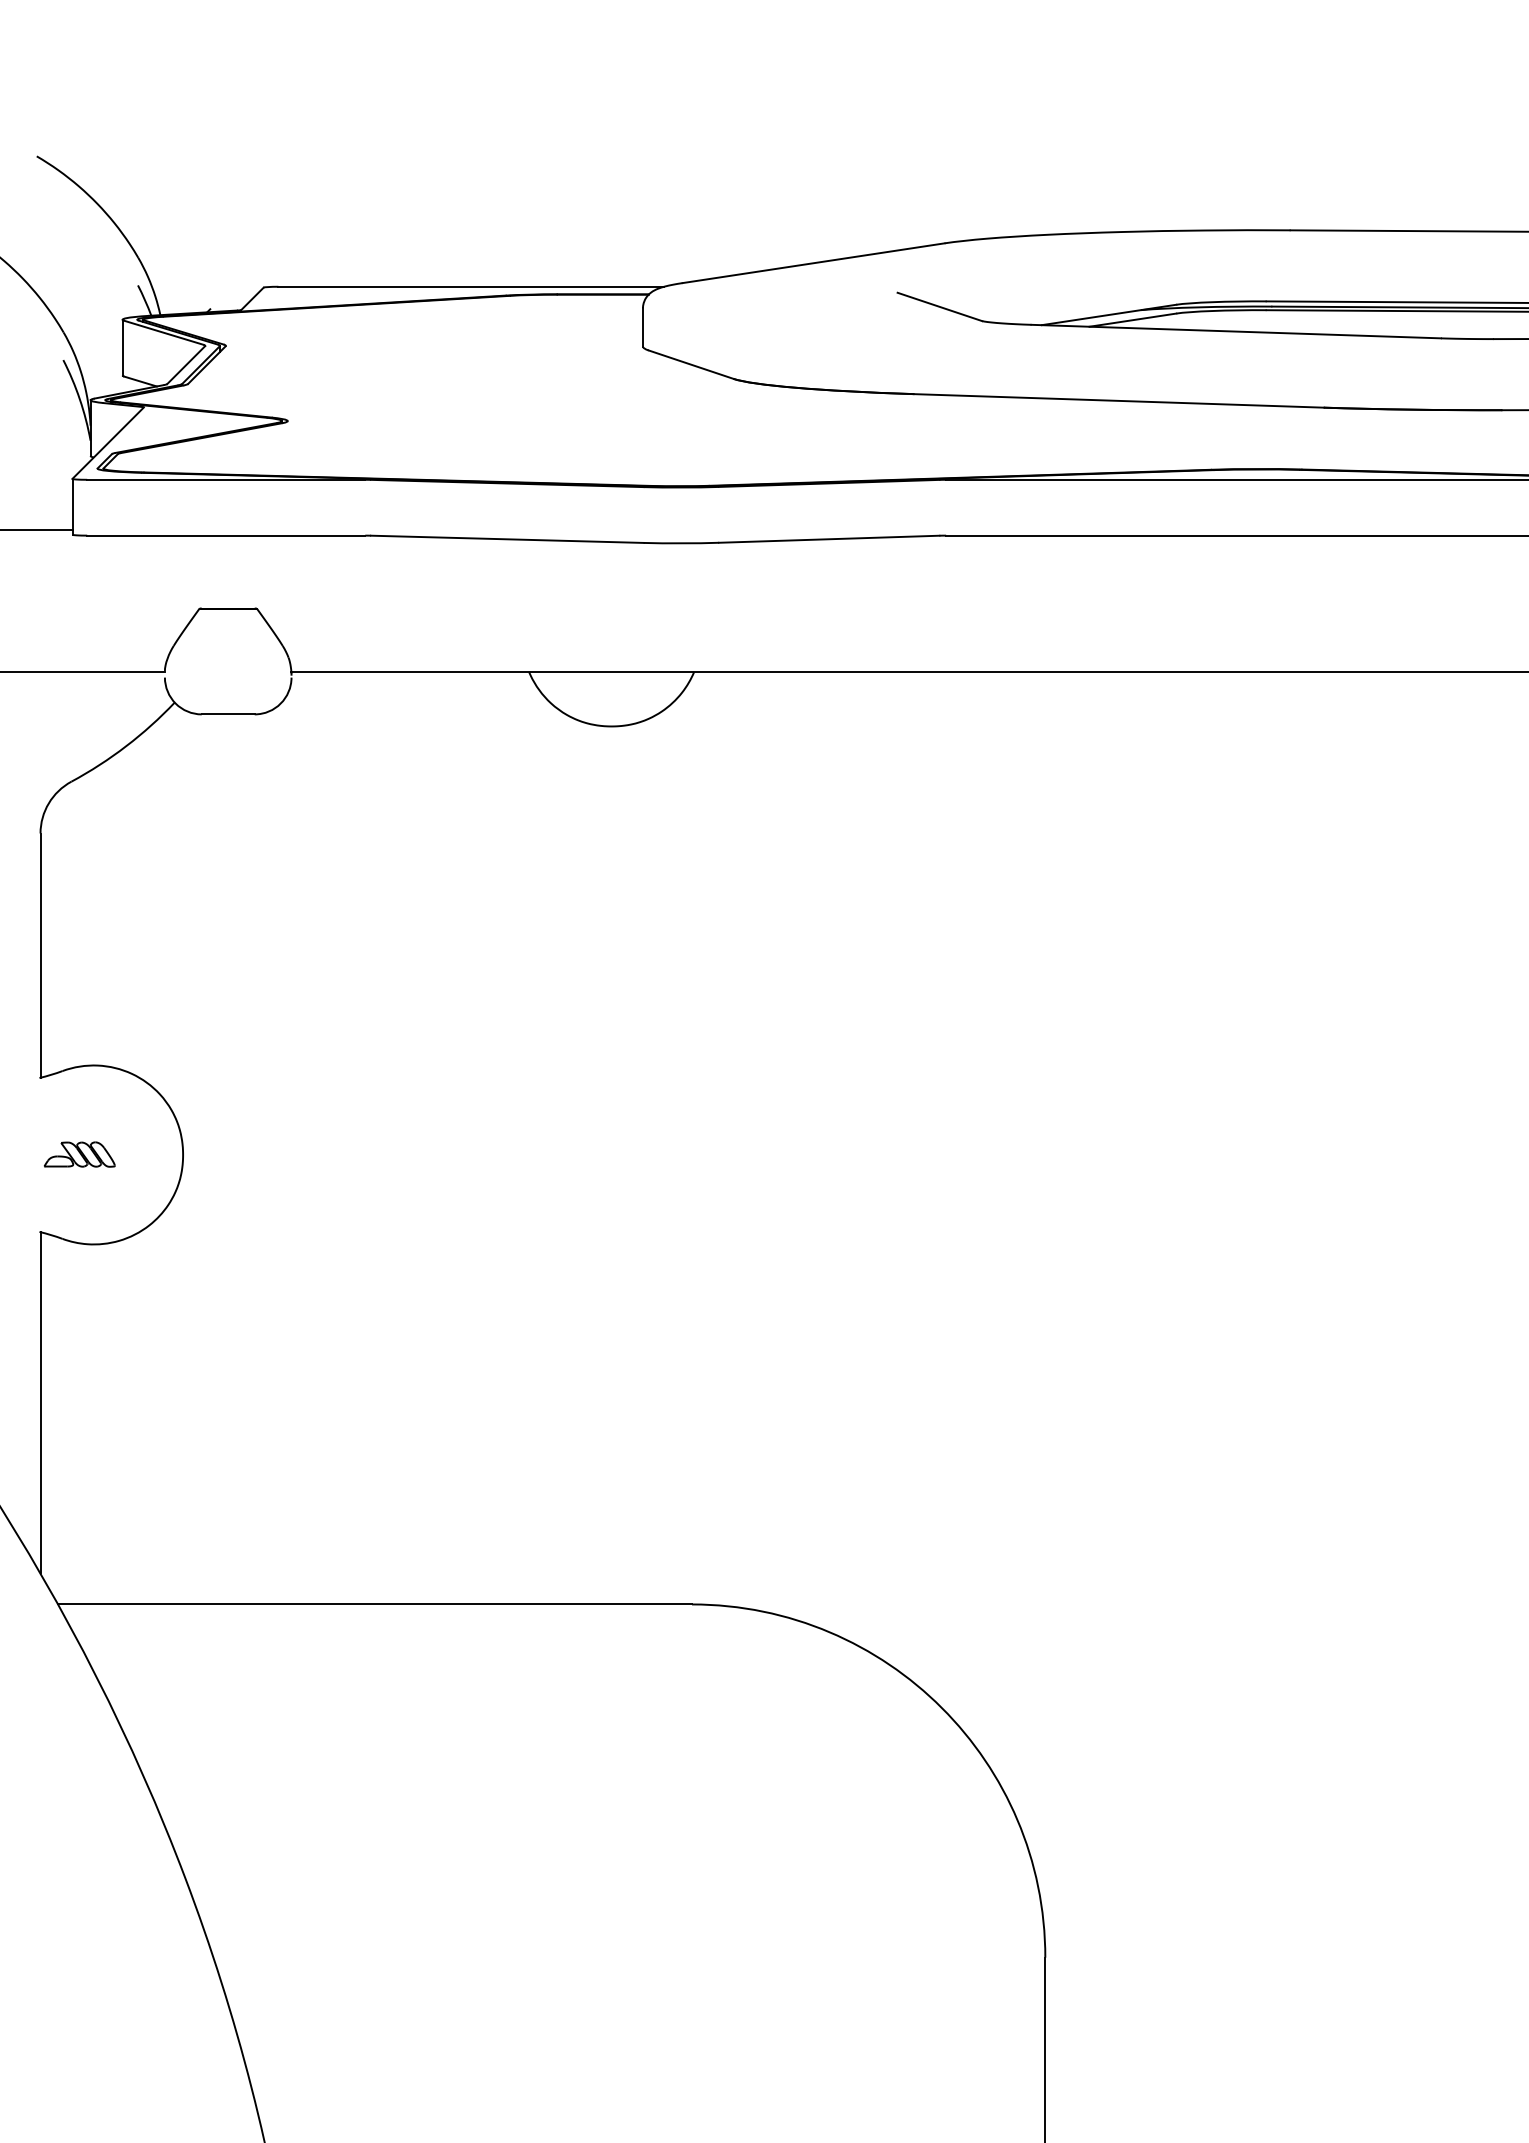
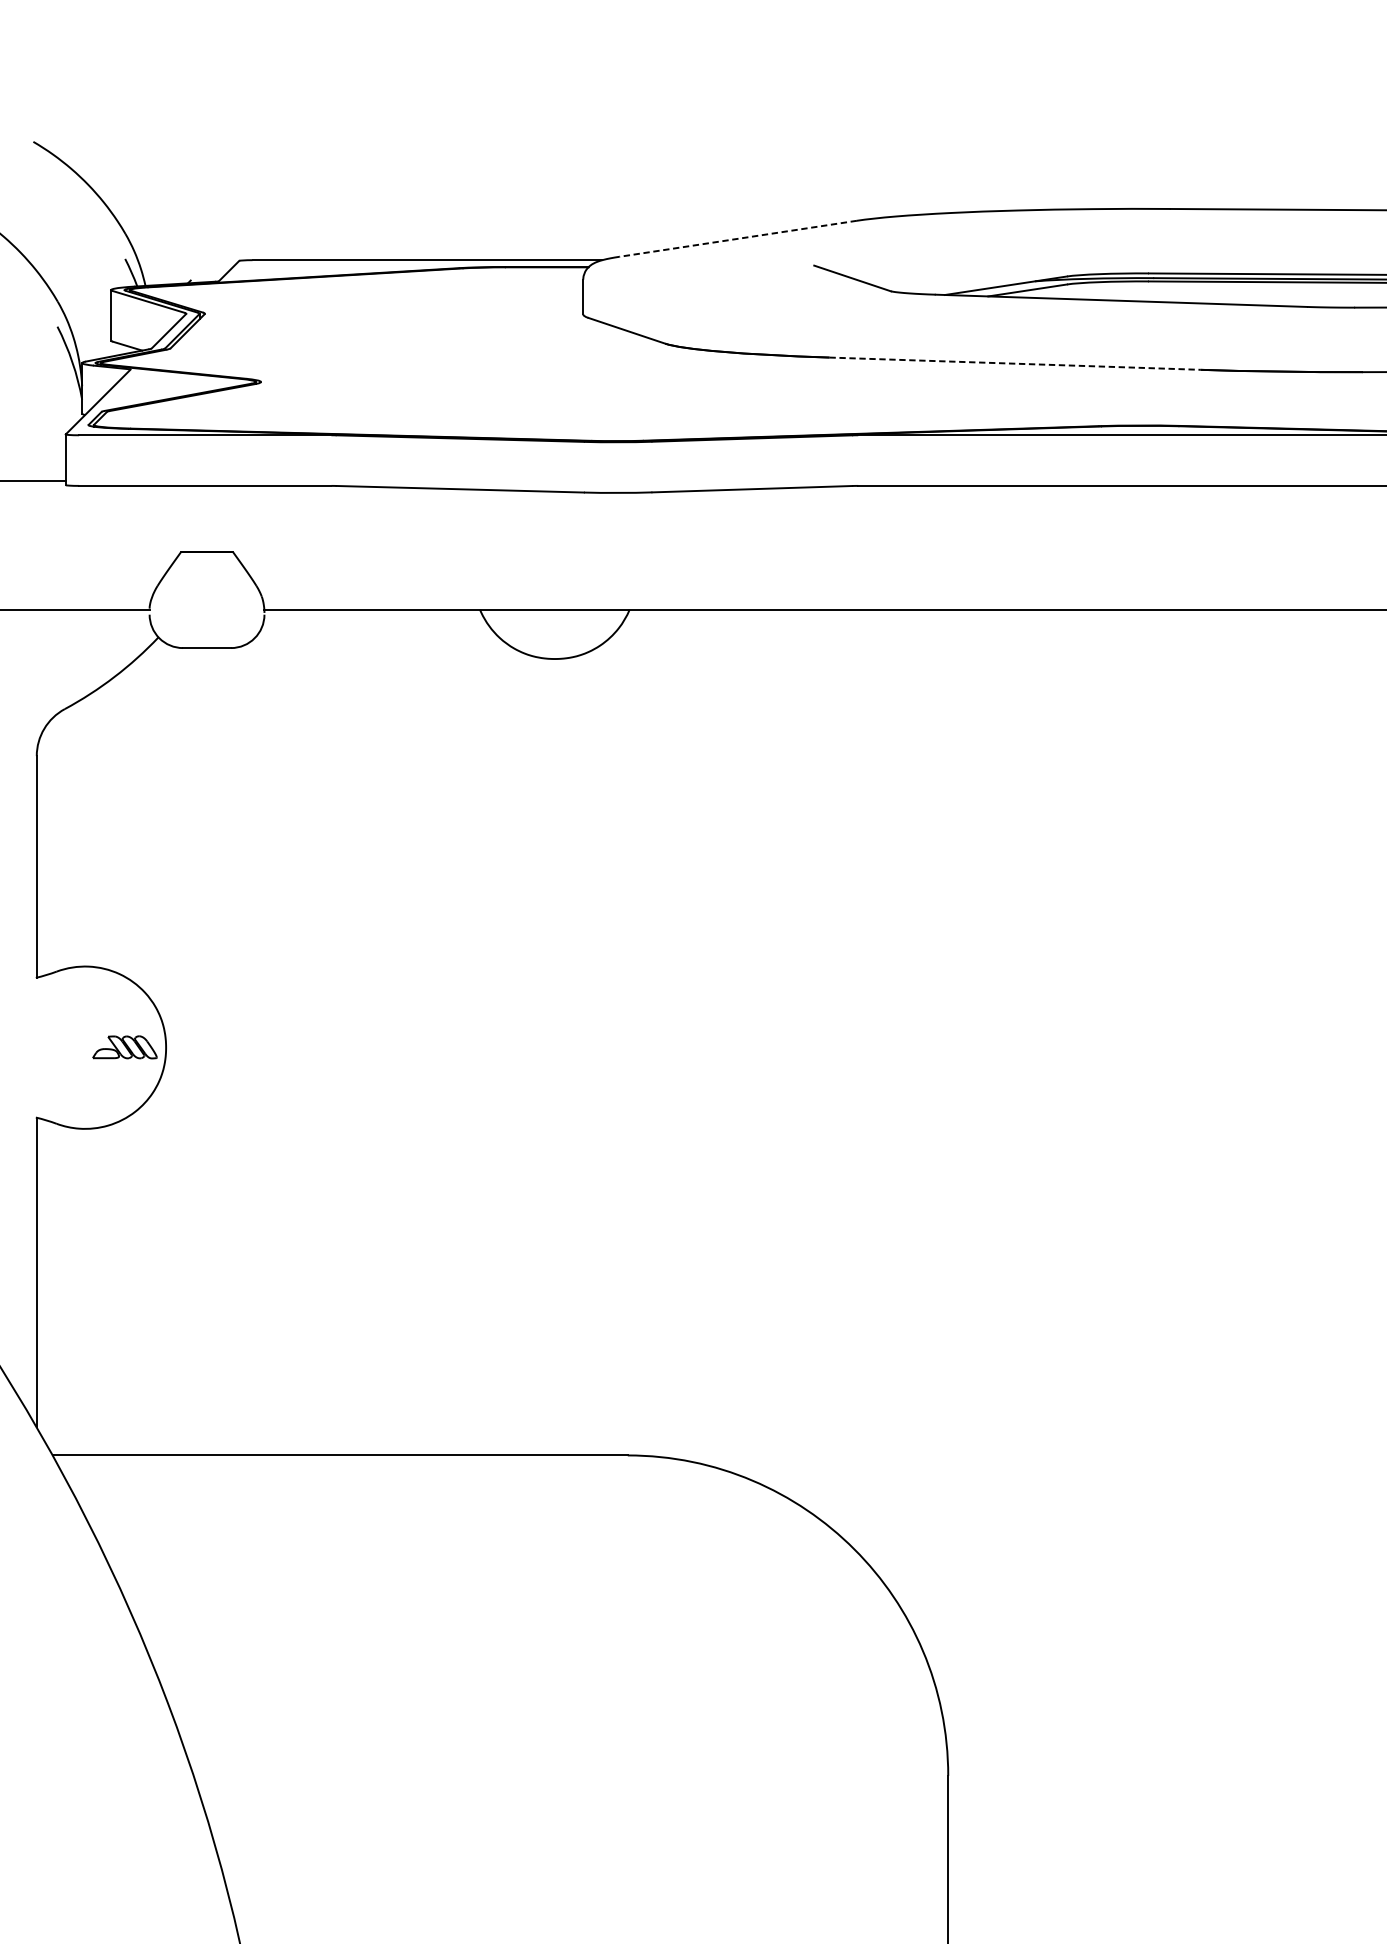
line: (813, 263) -> (737, 239), solid -> dashed
line: (1119, 400) -> (1015, 363), solid -> dashed
part: (79, 1154) -> (124, 1047), moved

